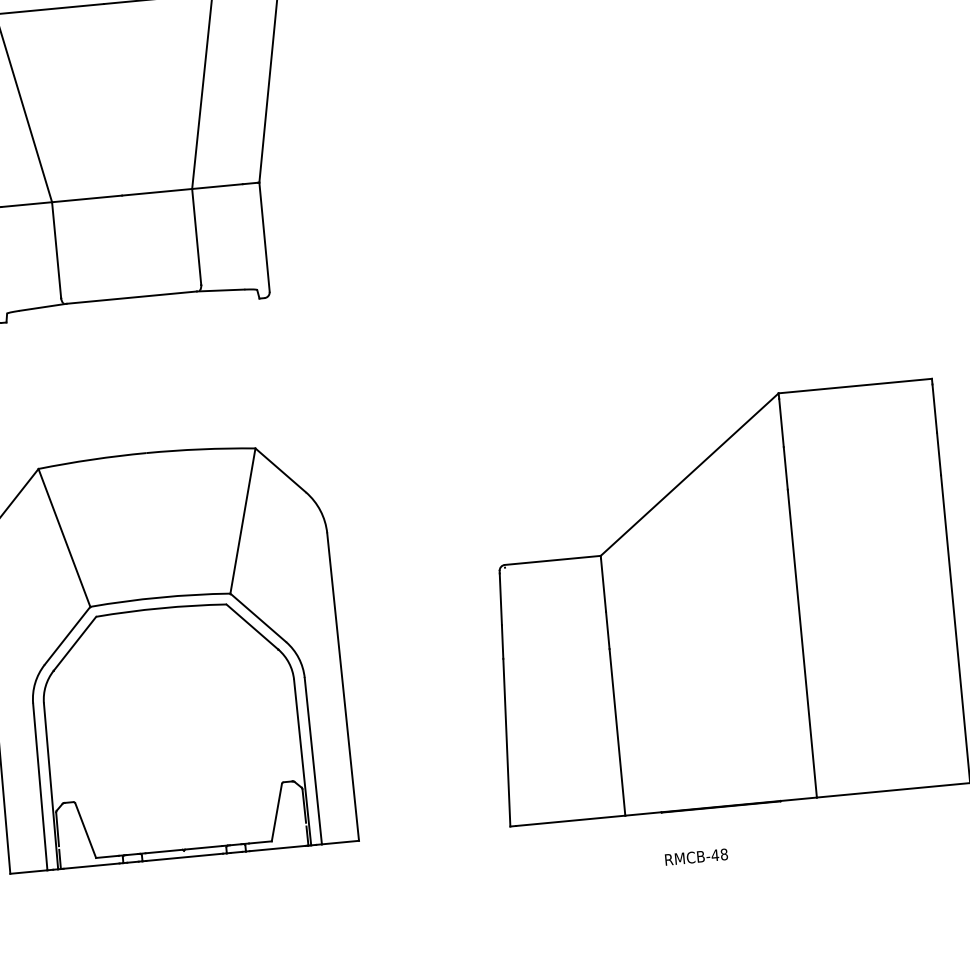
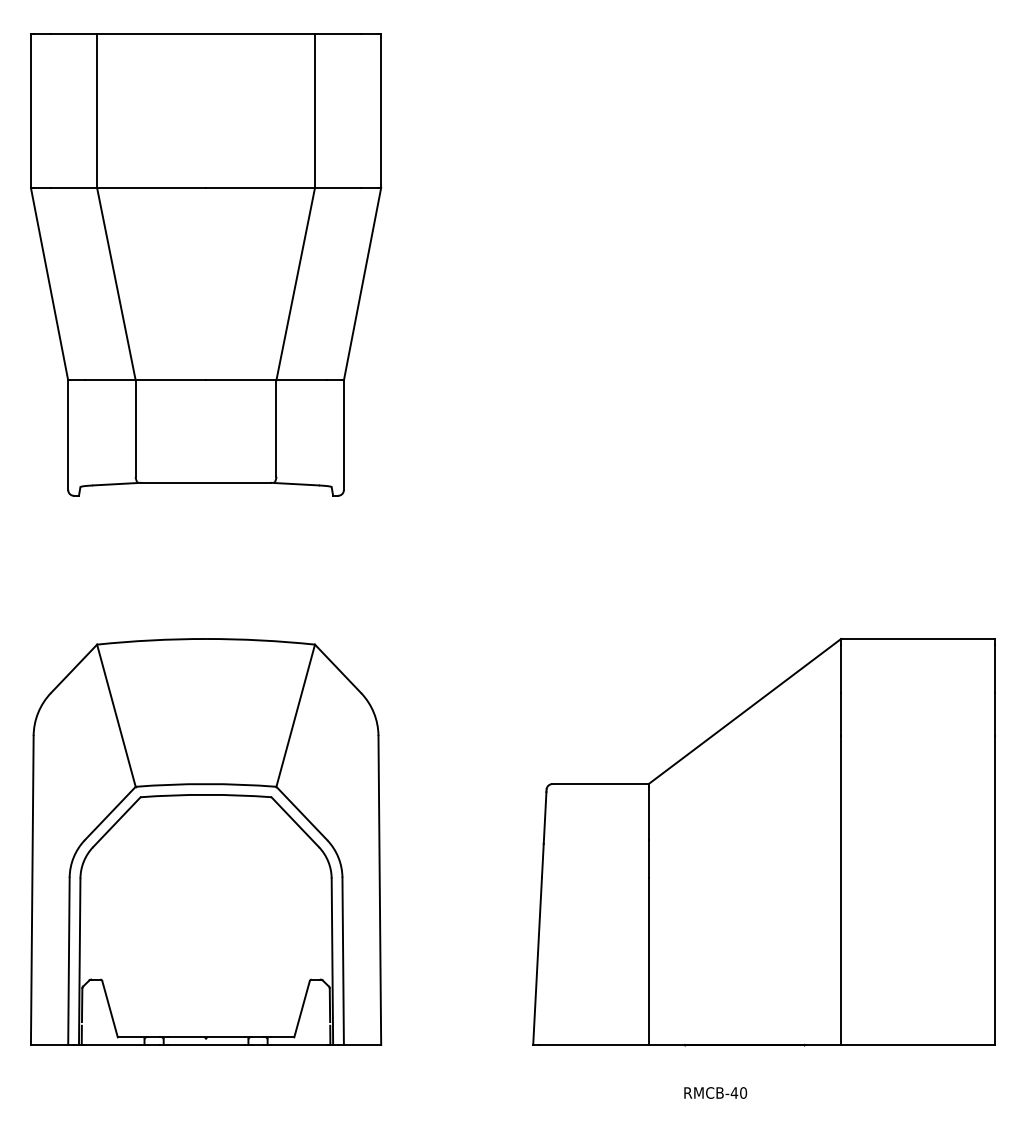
text: (724, 854) -> (743, 1092), RMCB-48 -> RMCB-40

